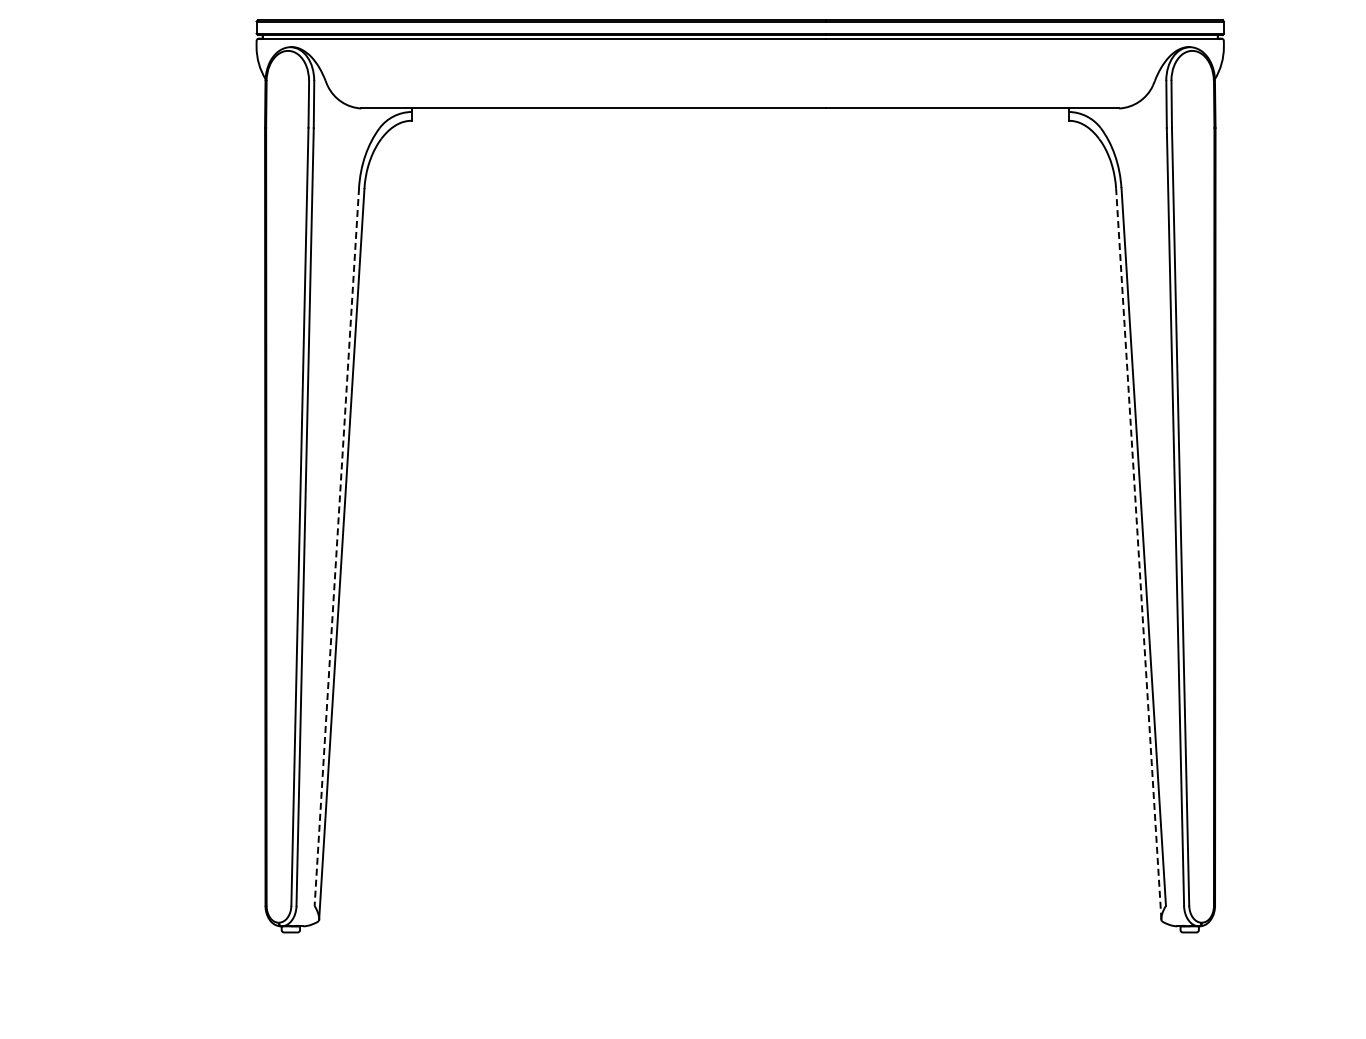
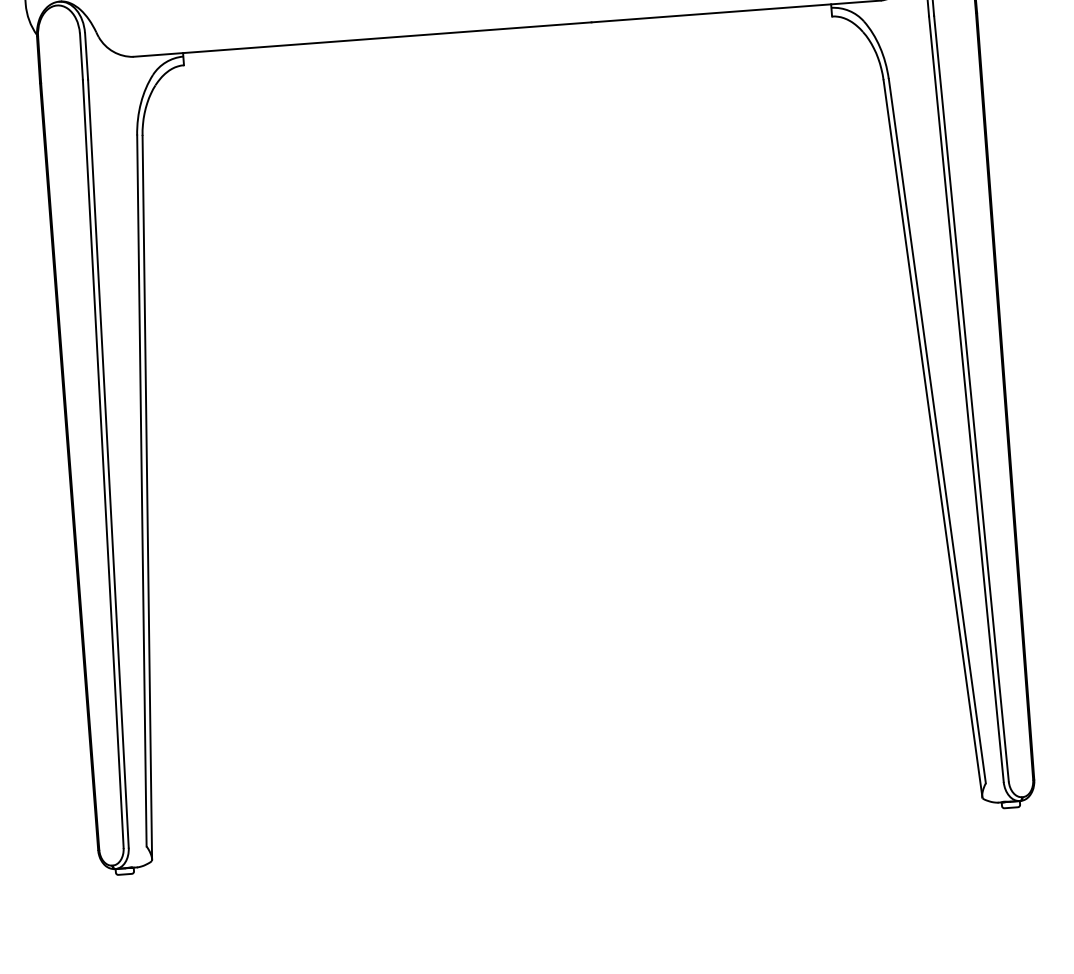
line: (336, 546) -> (141, 490), dashed -> solid
line: (1138, 553) -> (932, 437), dashed -> solid

